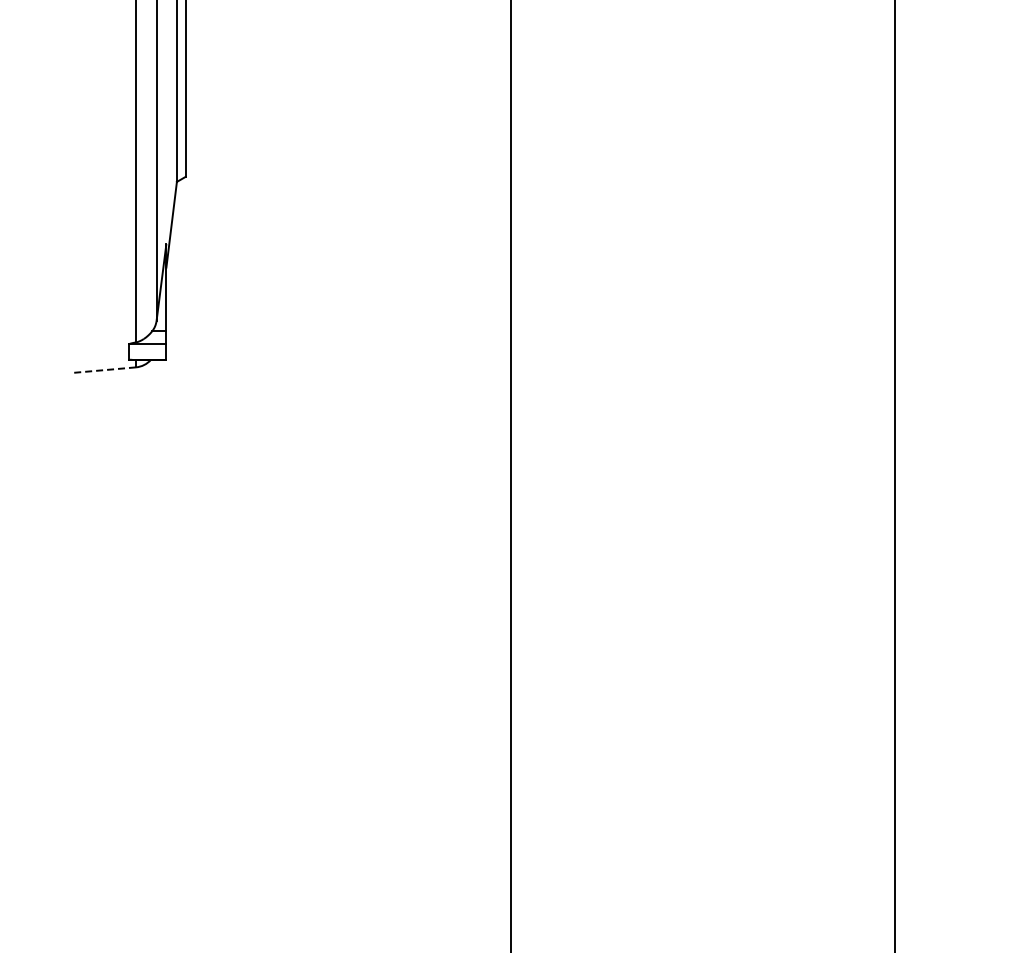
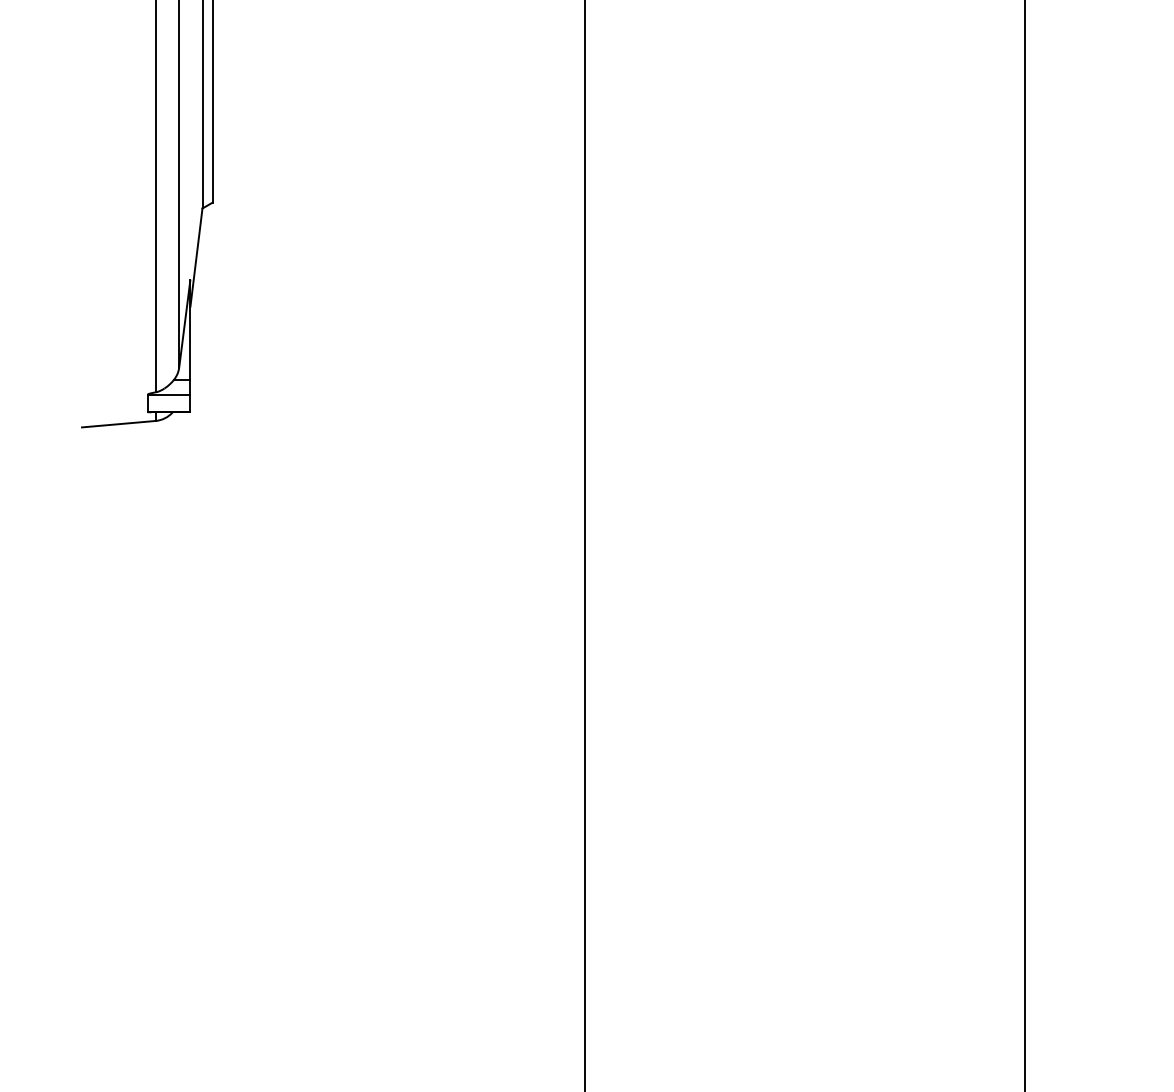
line: (103, 370) -> (118, 424), dashed -> solid

